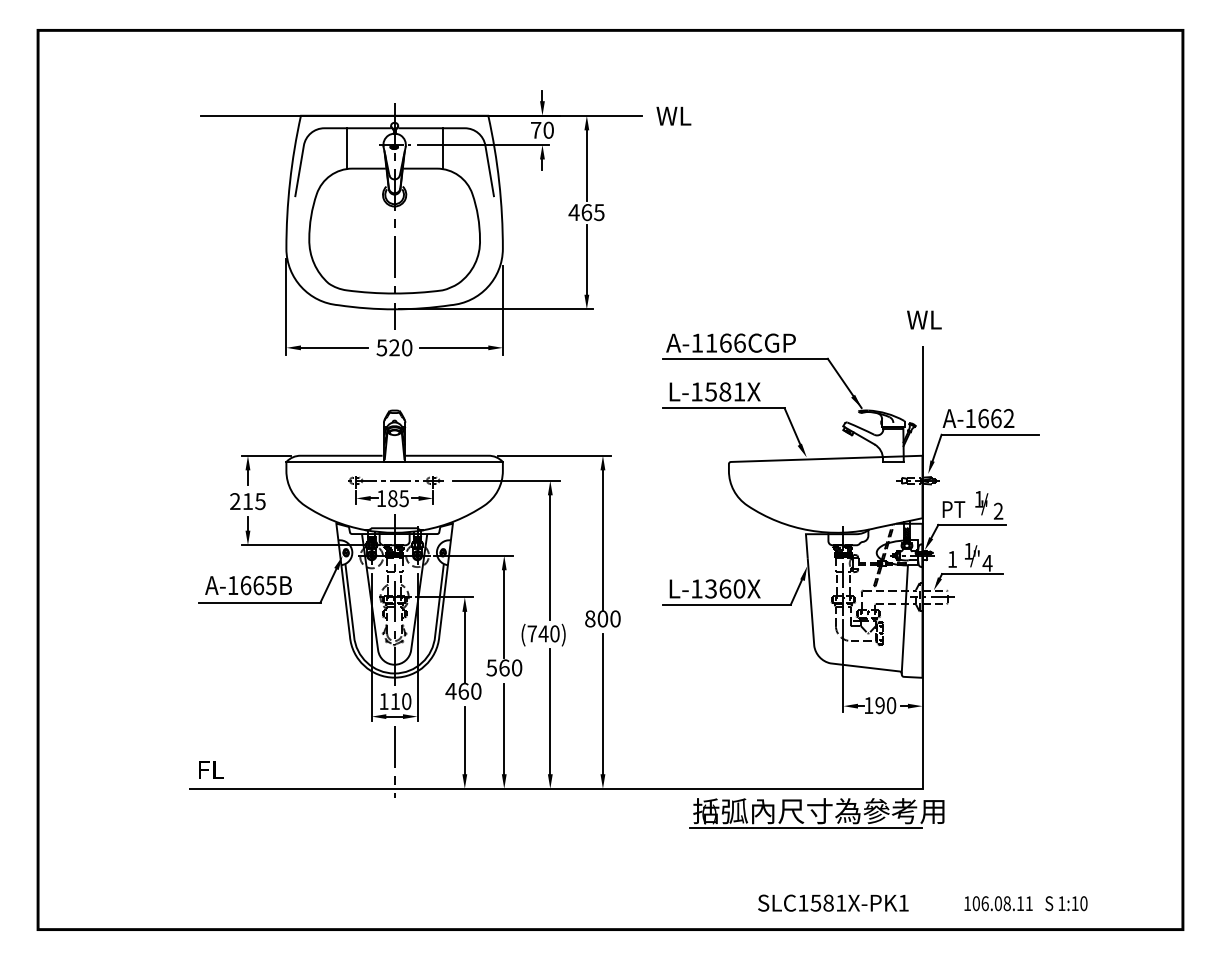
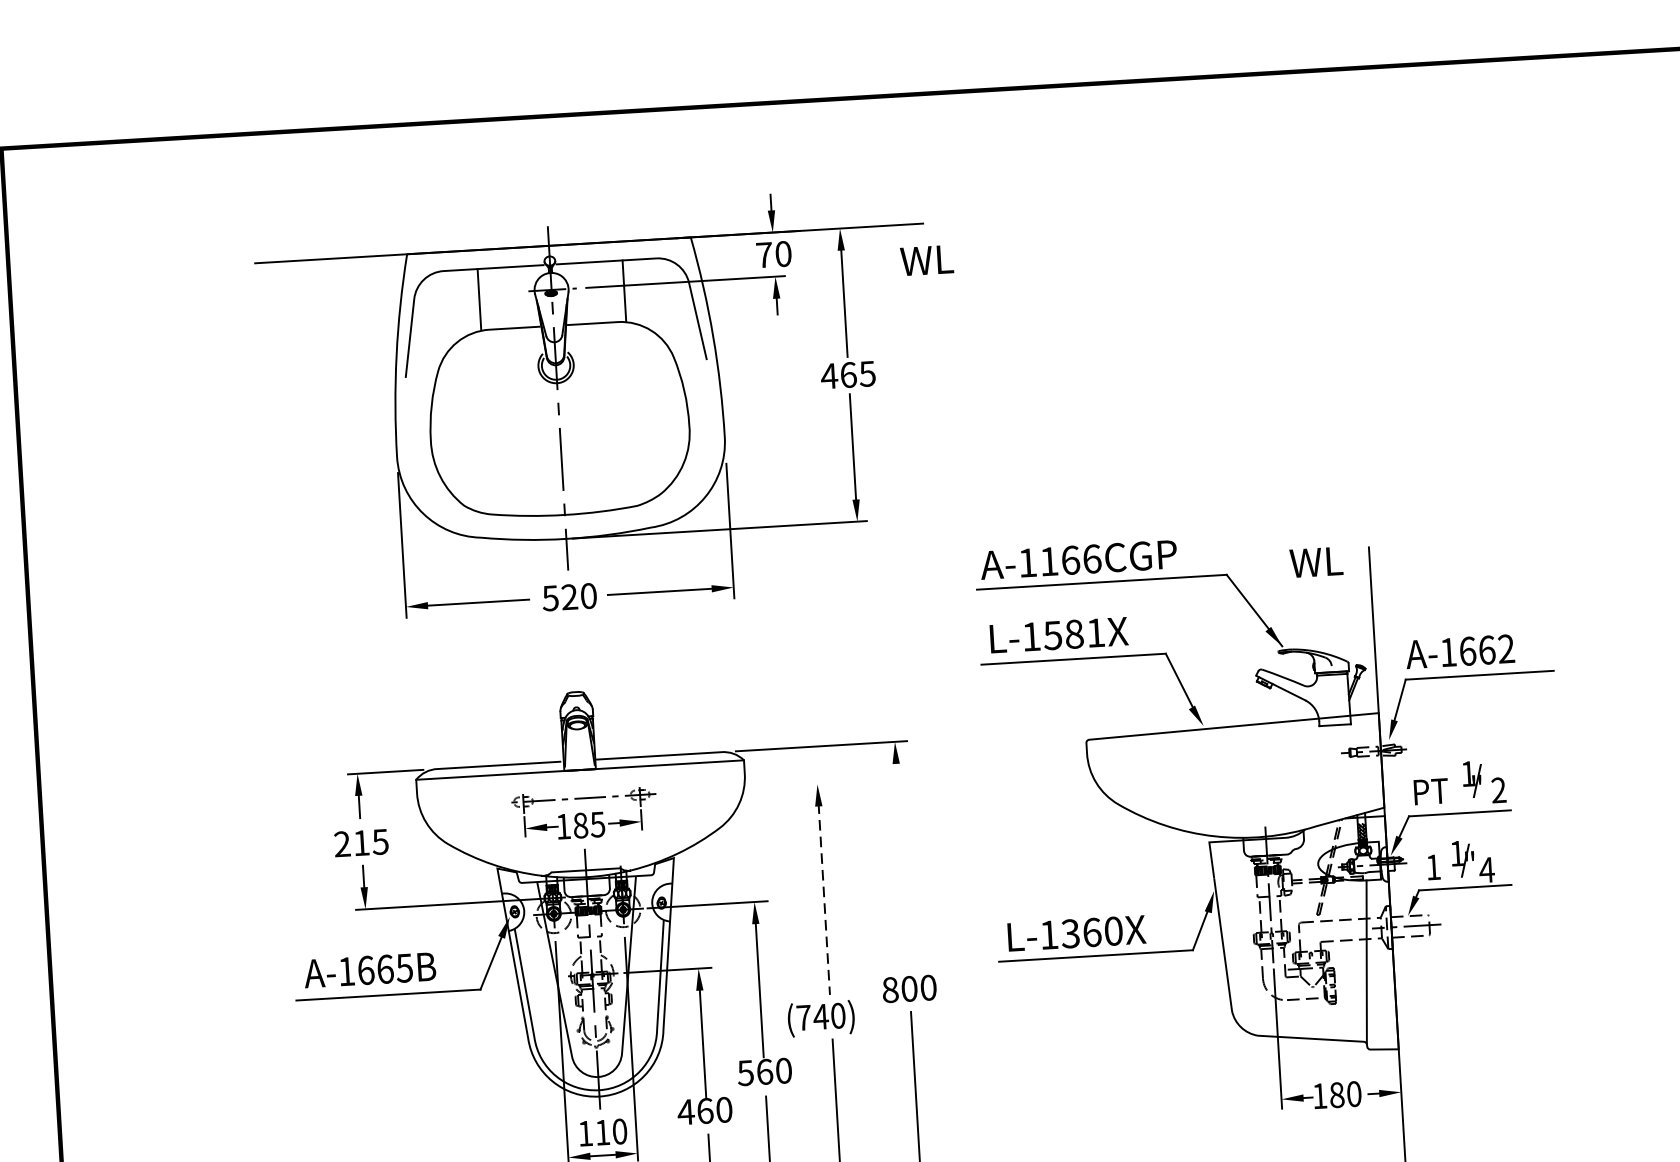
text: (673, 115) -> (926, 259), moved
text: (924, 319) -> (1316, 561), moved
line: (506, 480) -> (751, 787), removed
line: (602, 538) -> (901, 867), removed
line: (550, 557) -> (824, 900), solid -> dashed
text: (879, 705) -> (1336, 1095), 190 -> 180

